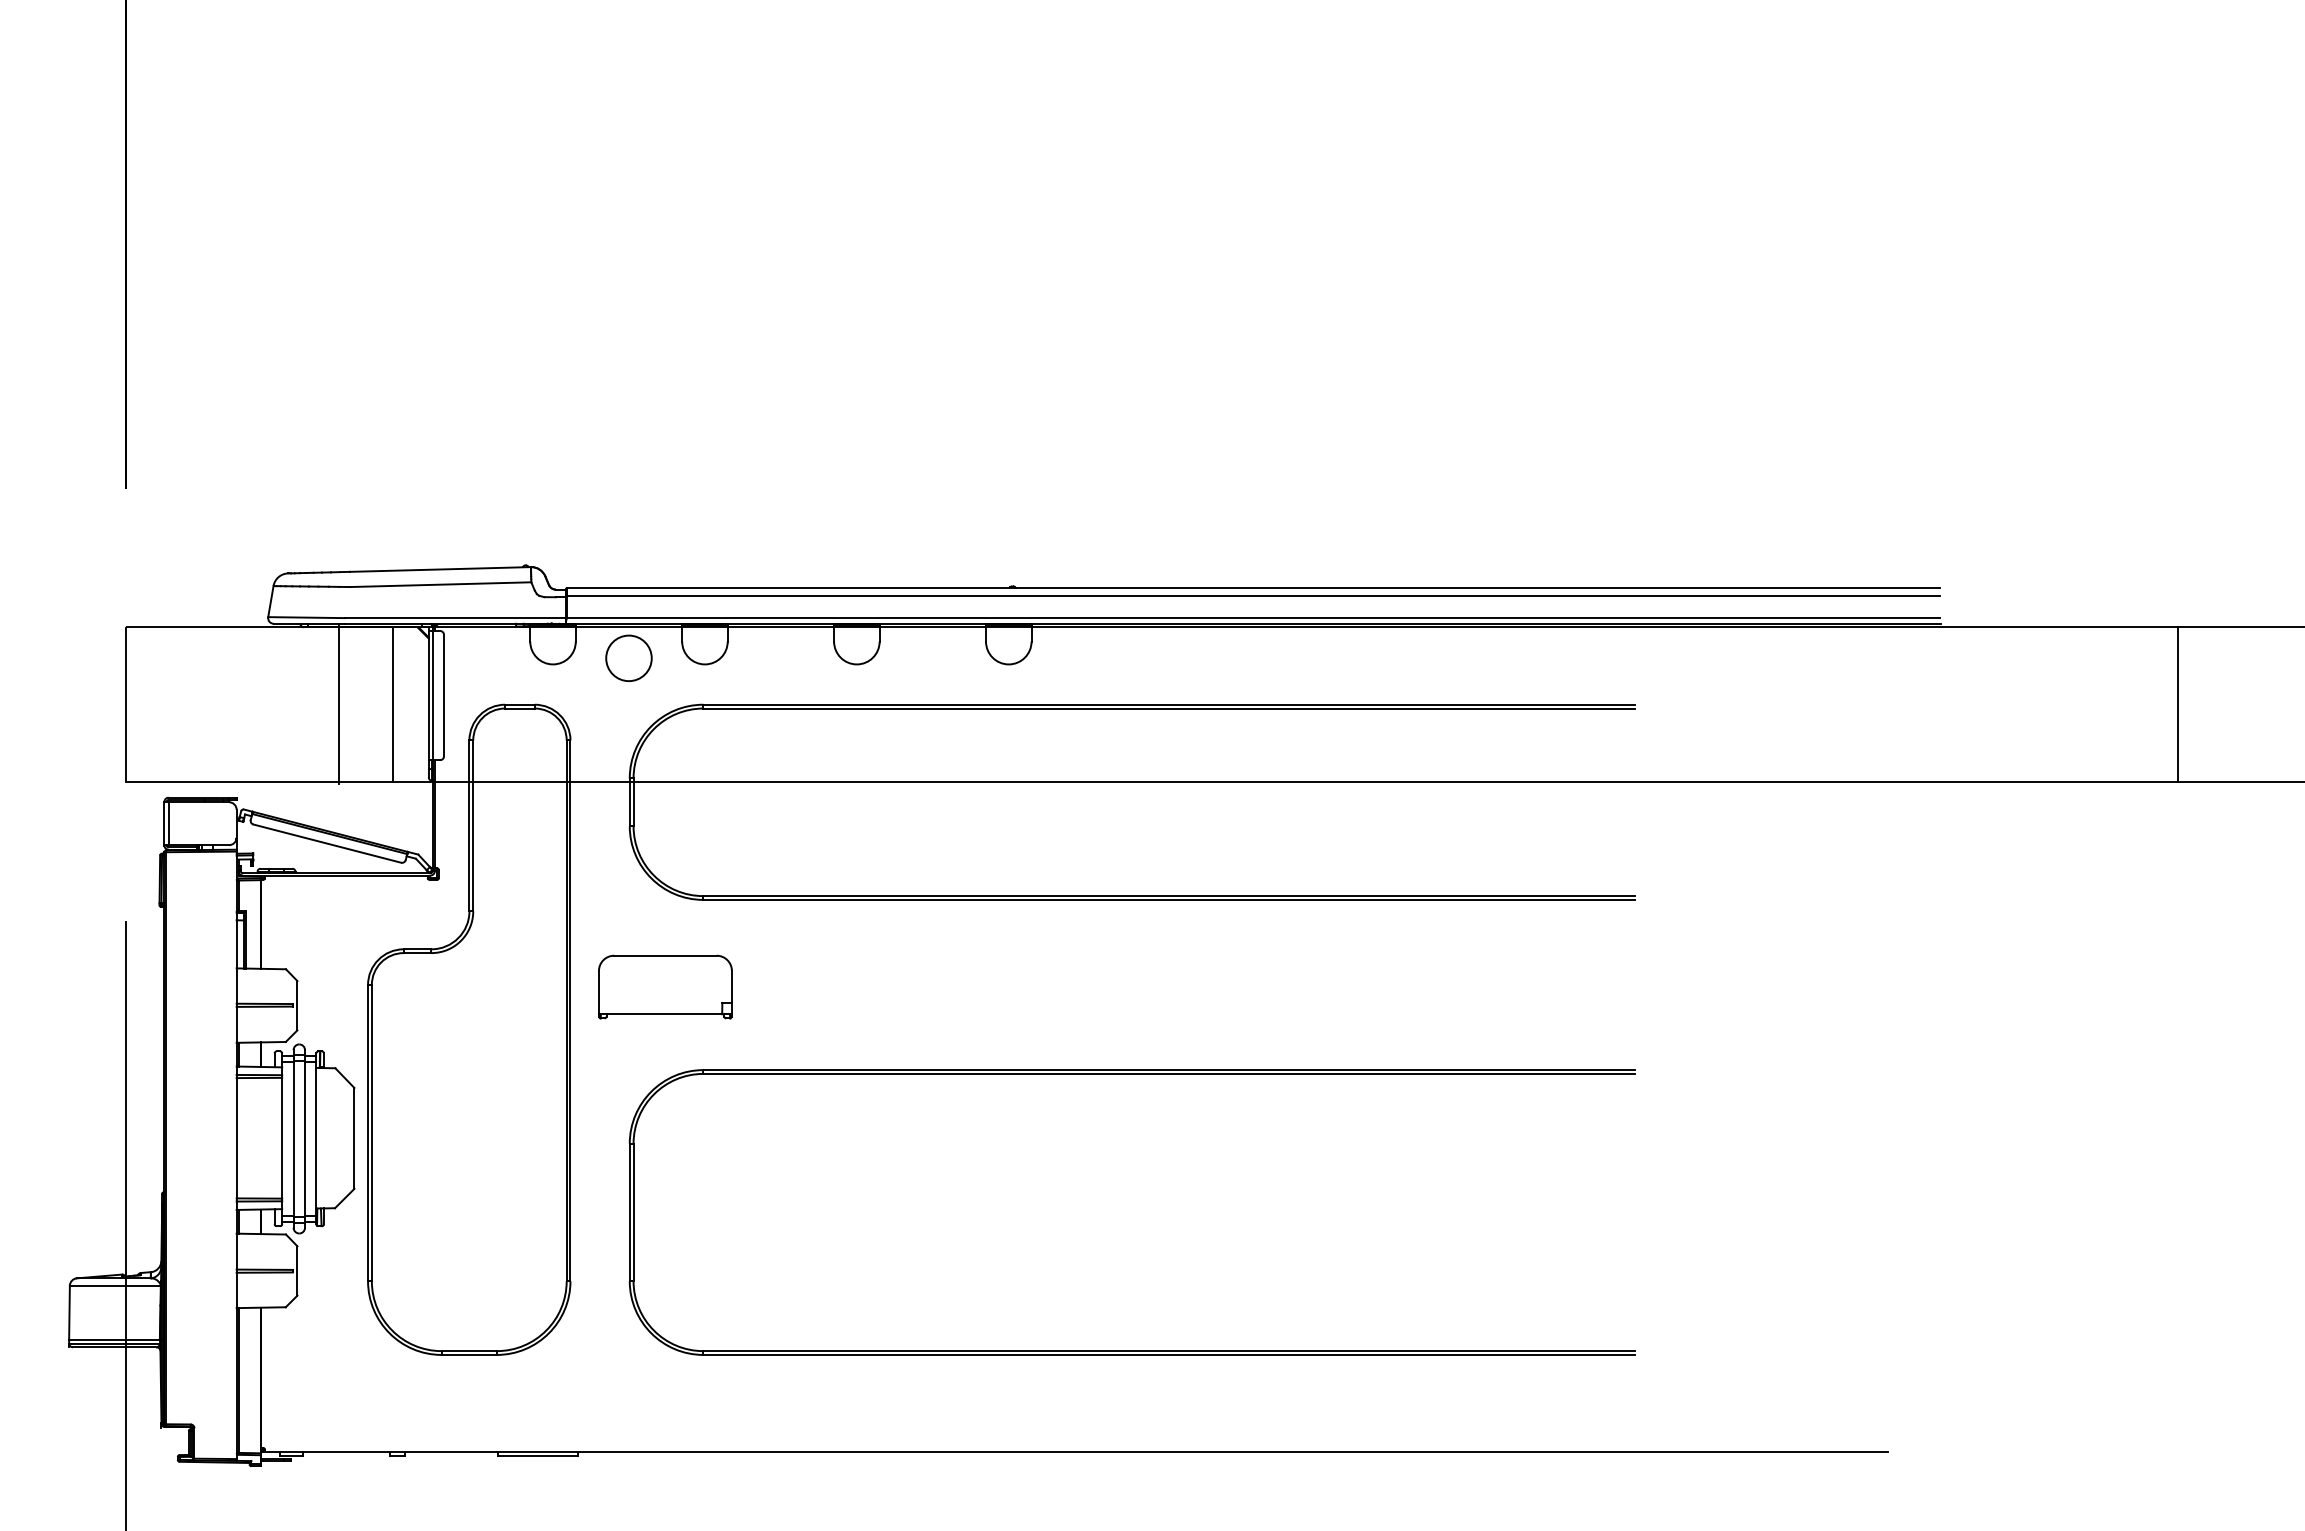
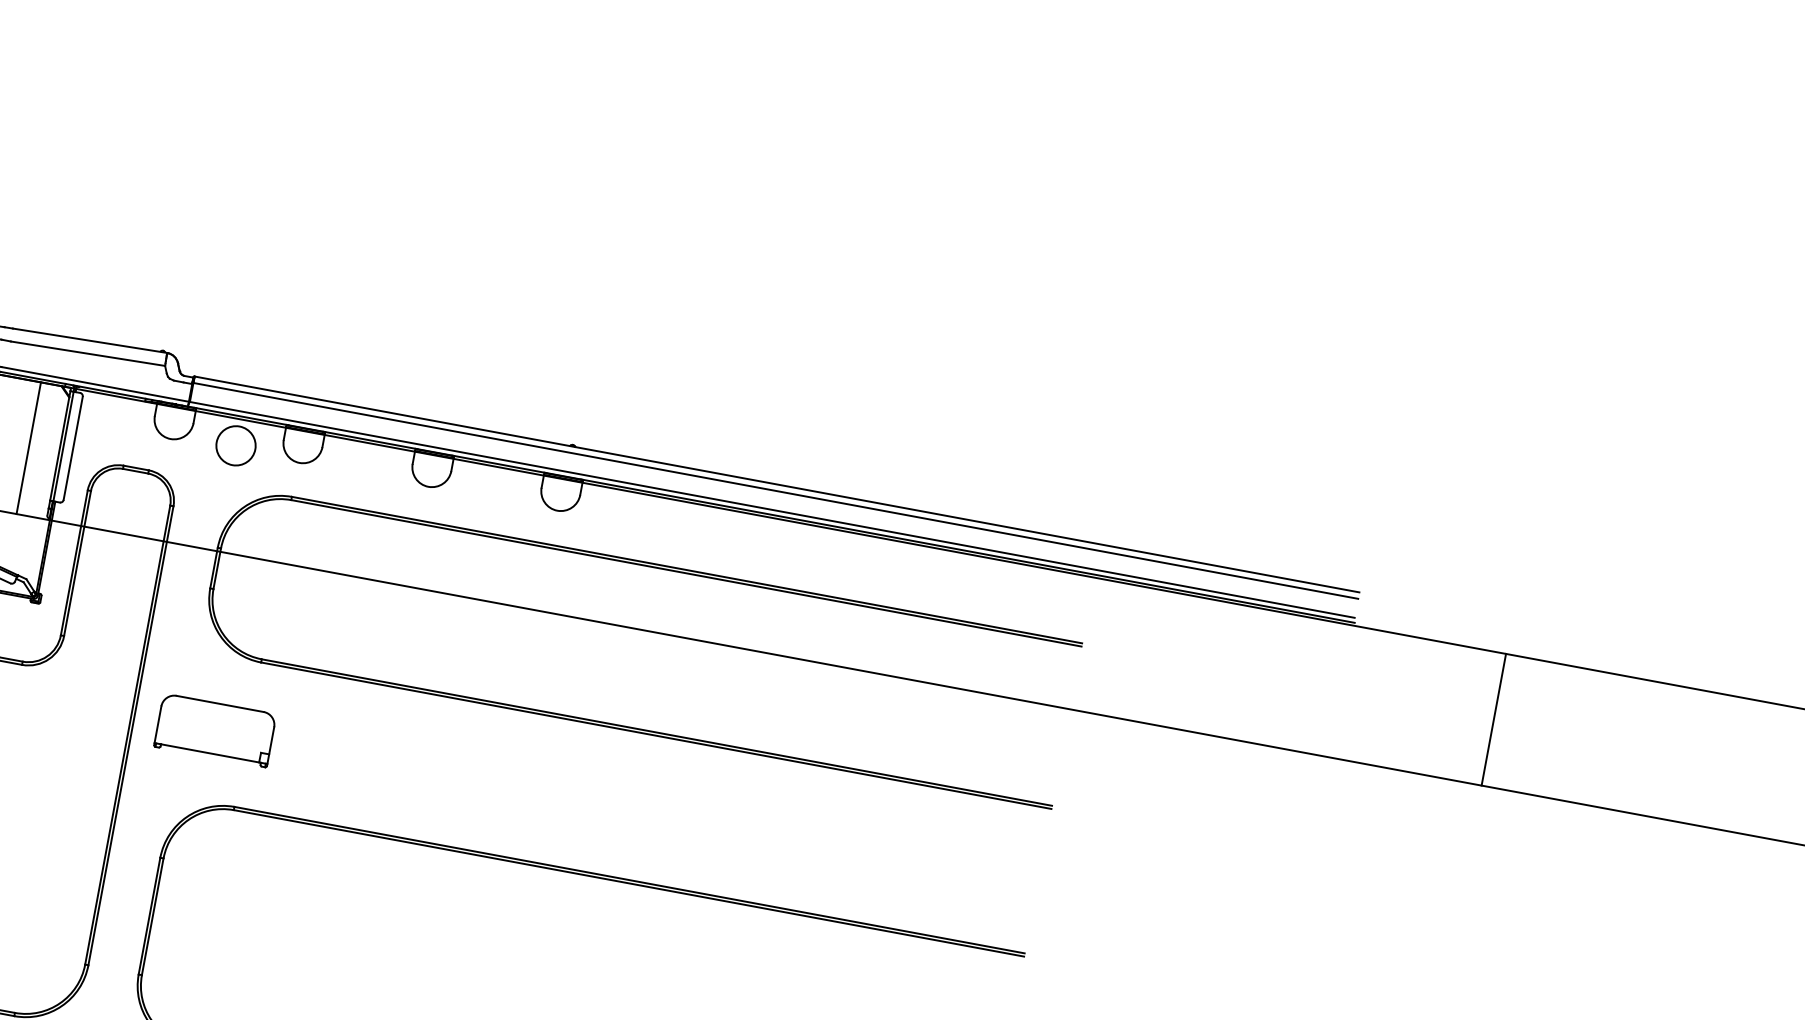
line: (2177, 704) -> (1493, 719), moved

